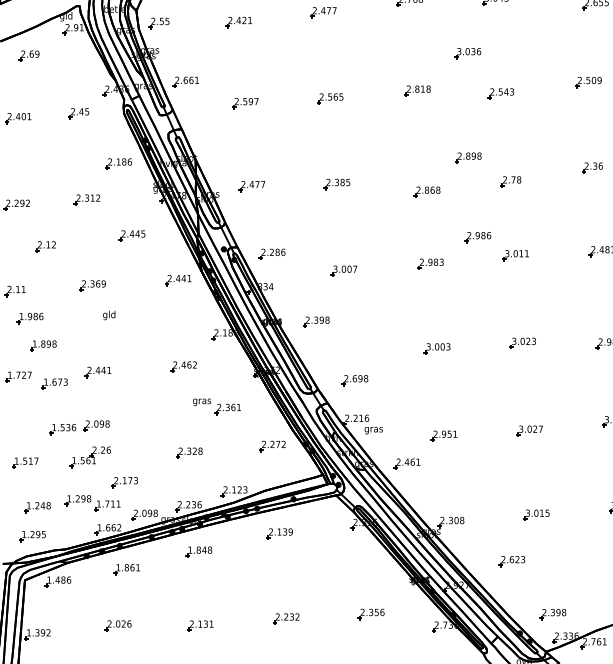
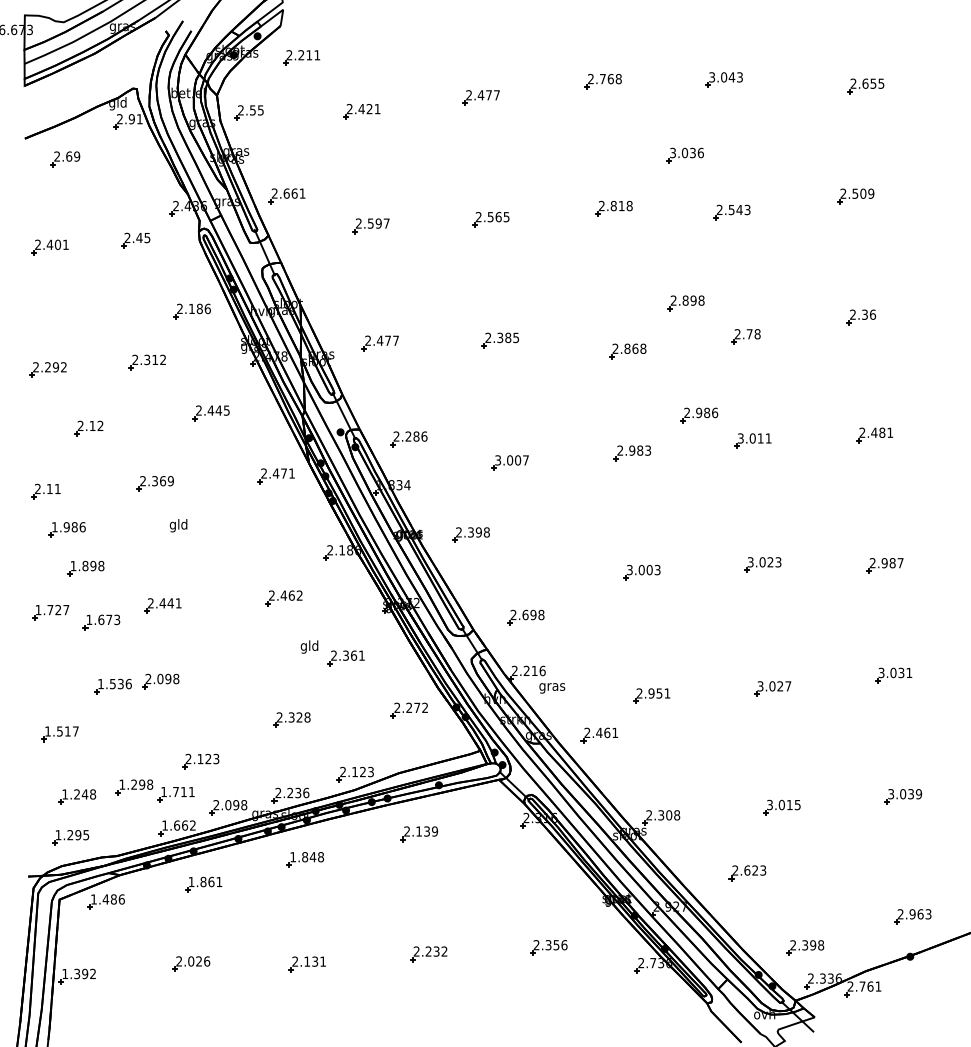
text: (183, 278) -> (283, 473), 2.441 -> 2.471
text: (201, 401) -> (309, 646), gras -> gld
part: (90, 456) -> (151, 725), removed
text: (130, 480) -> (208, 758), 2.173 -> 2.123

